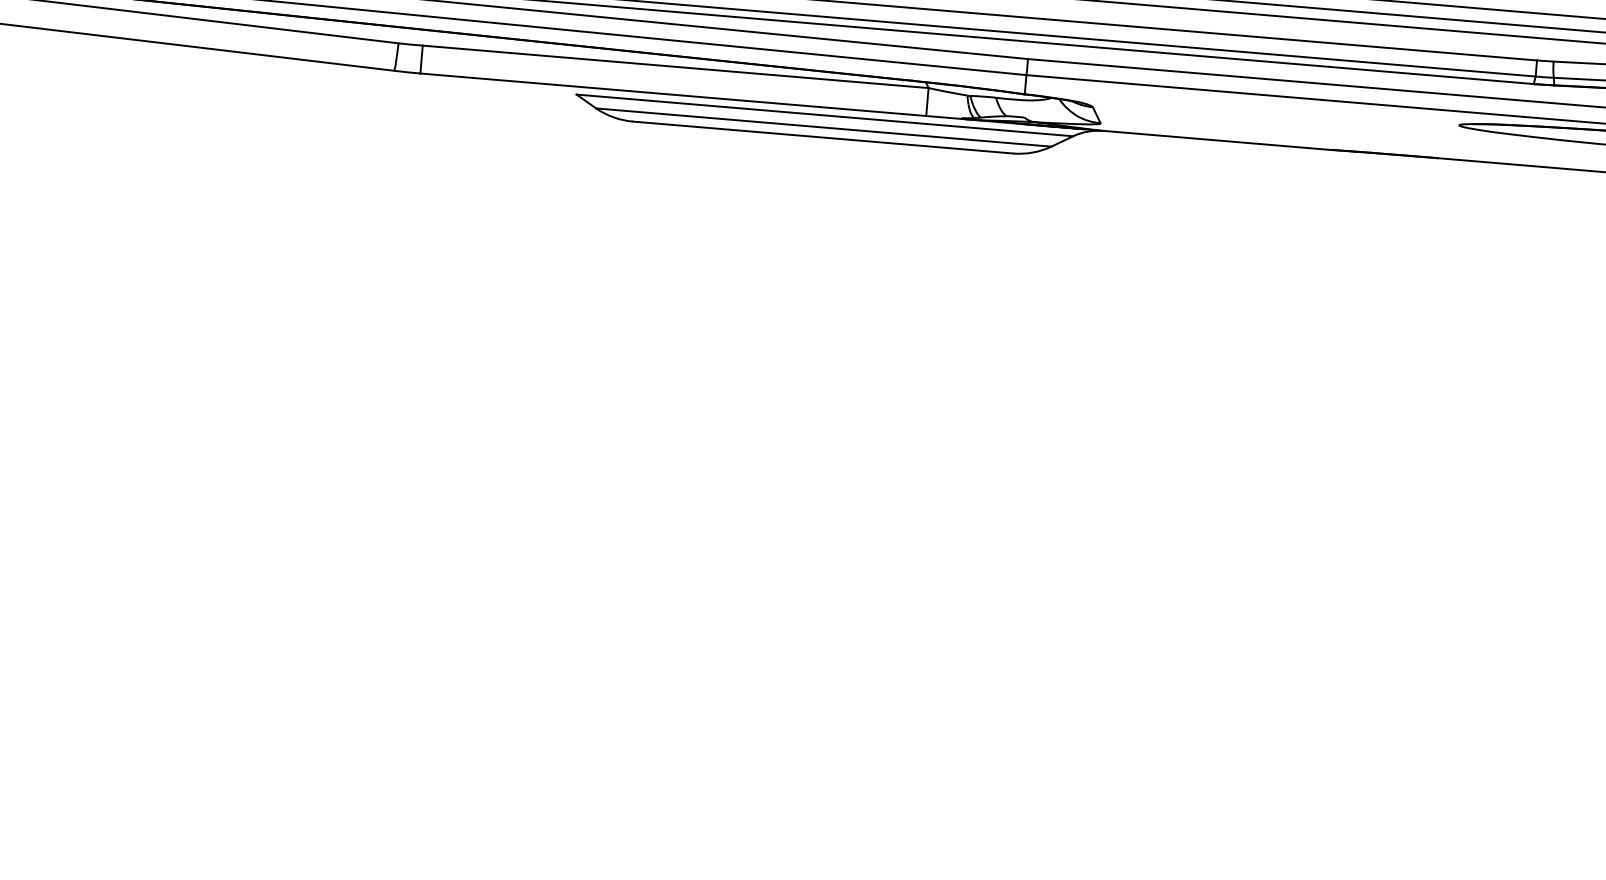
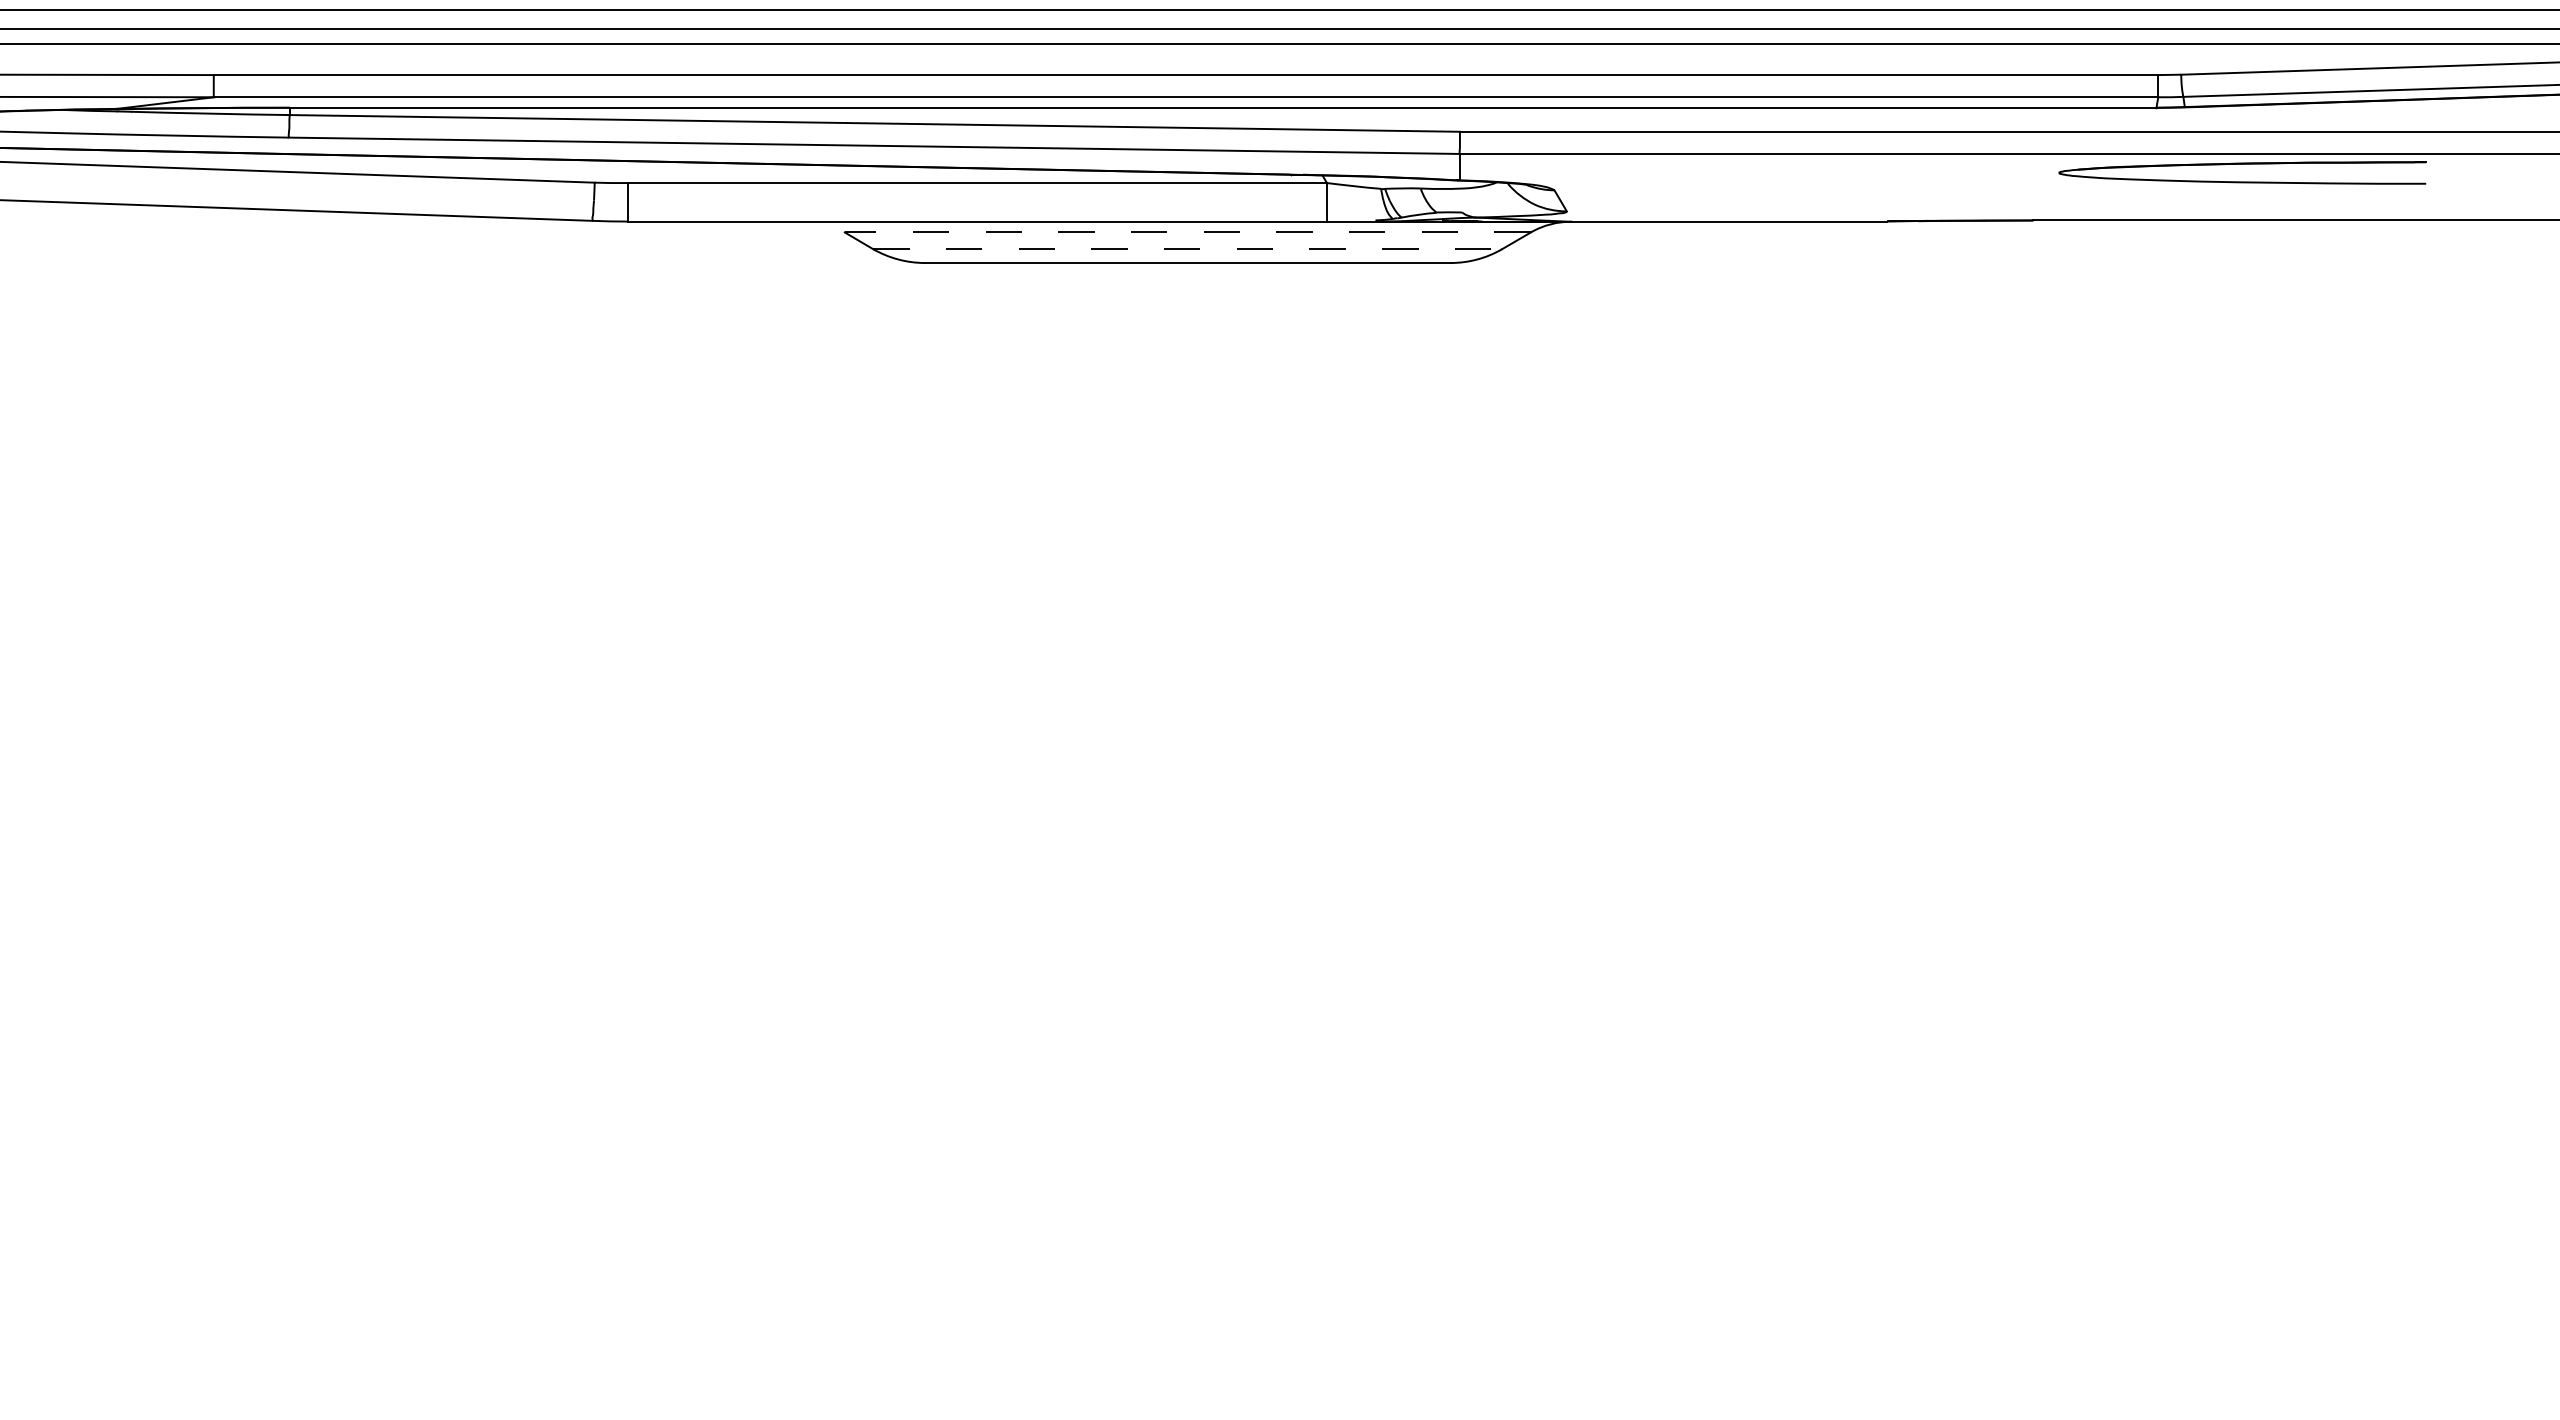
line: (824, 115) -> (1187, 232), solid -> dashed
line: (824, 127) -> (1188, 249), solid -> dashed

